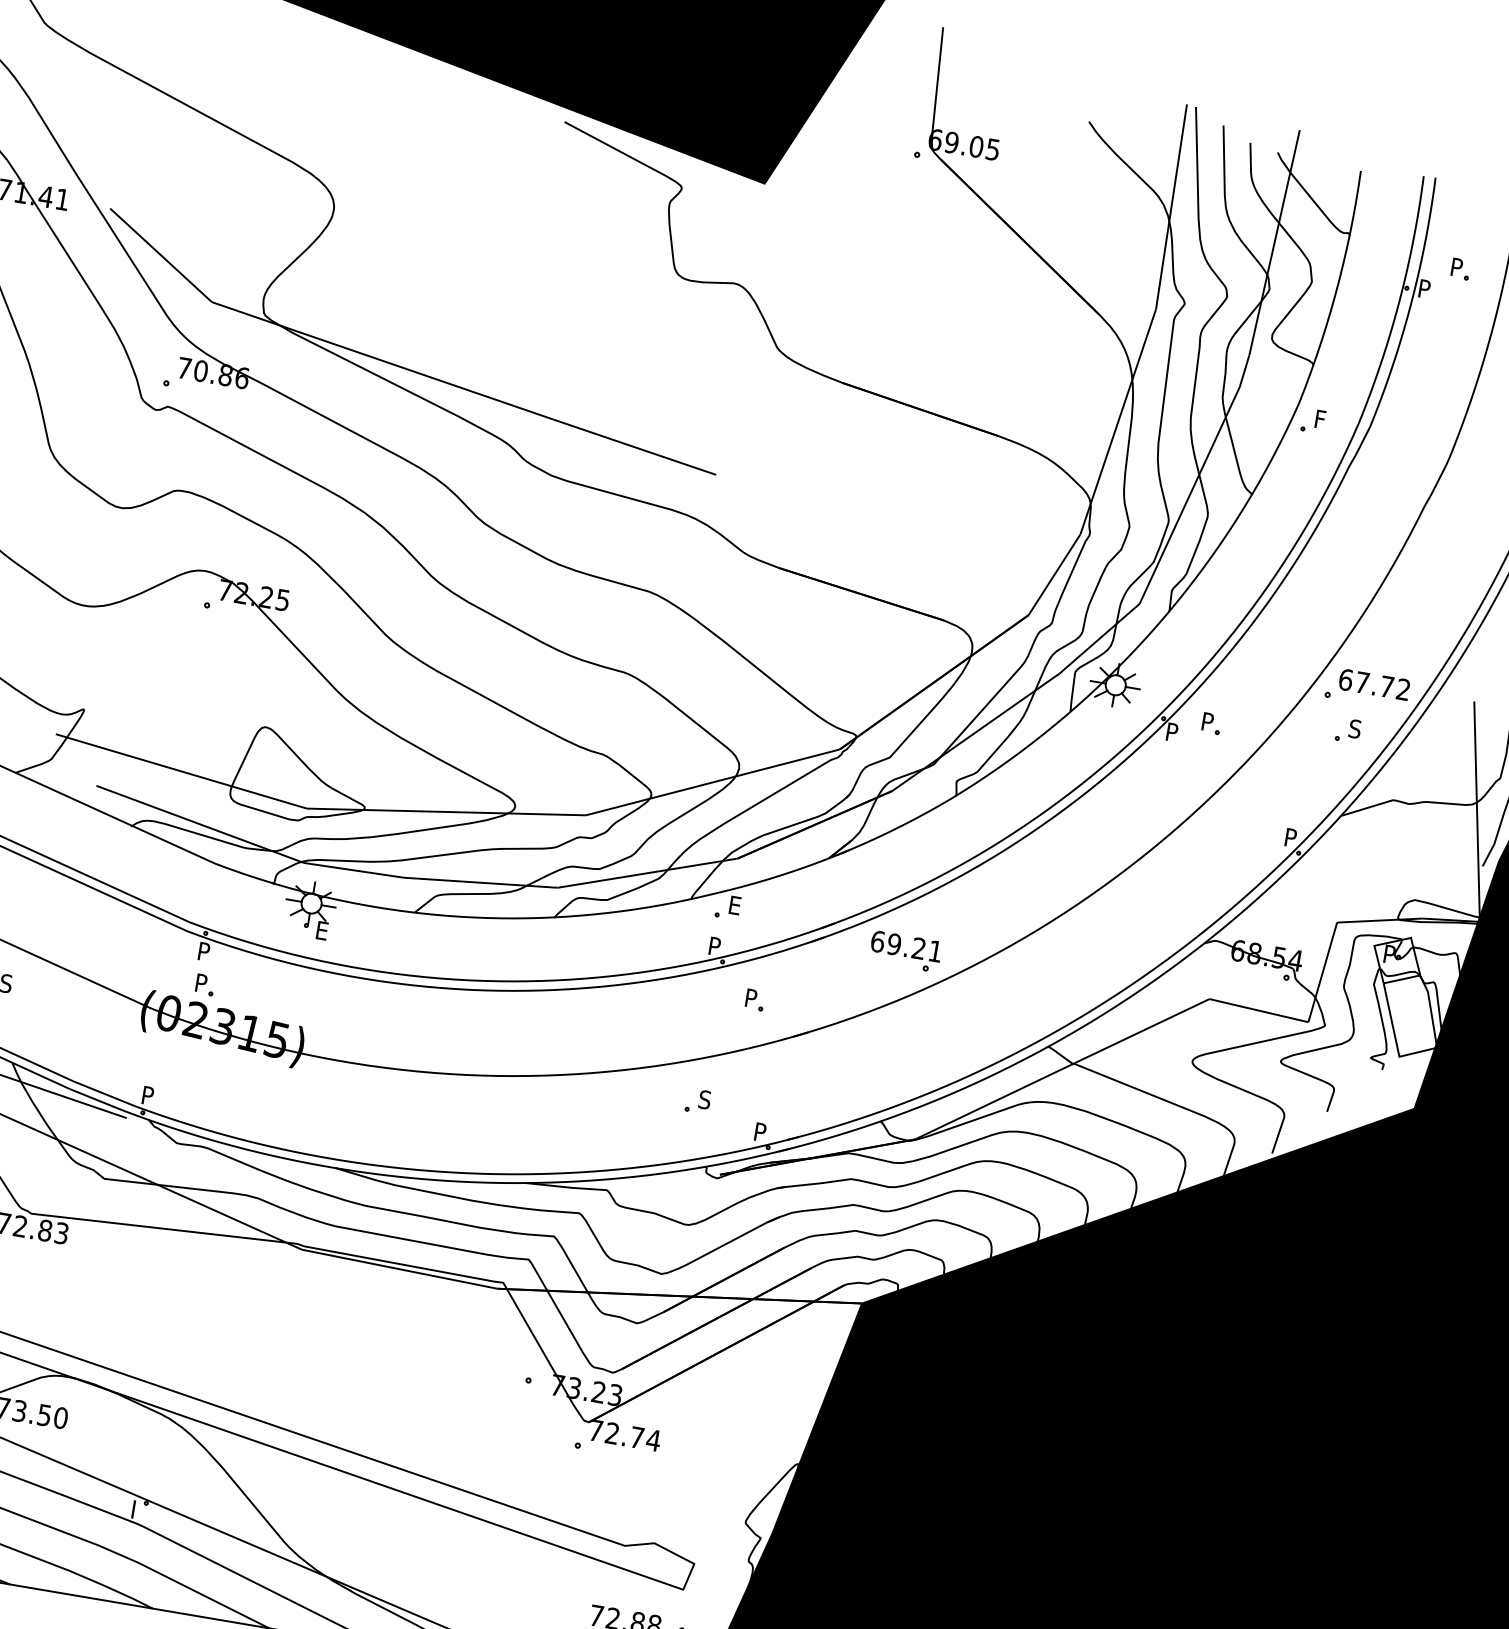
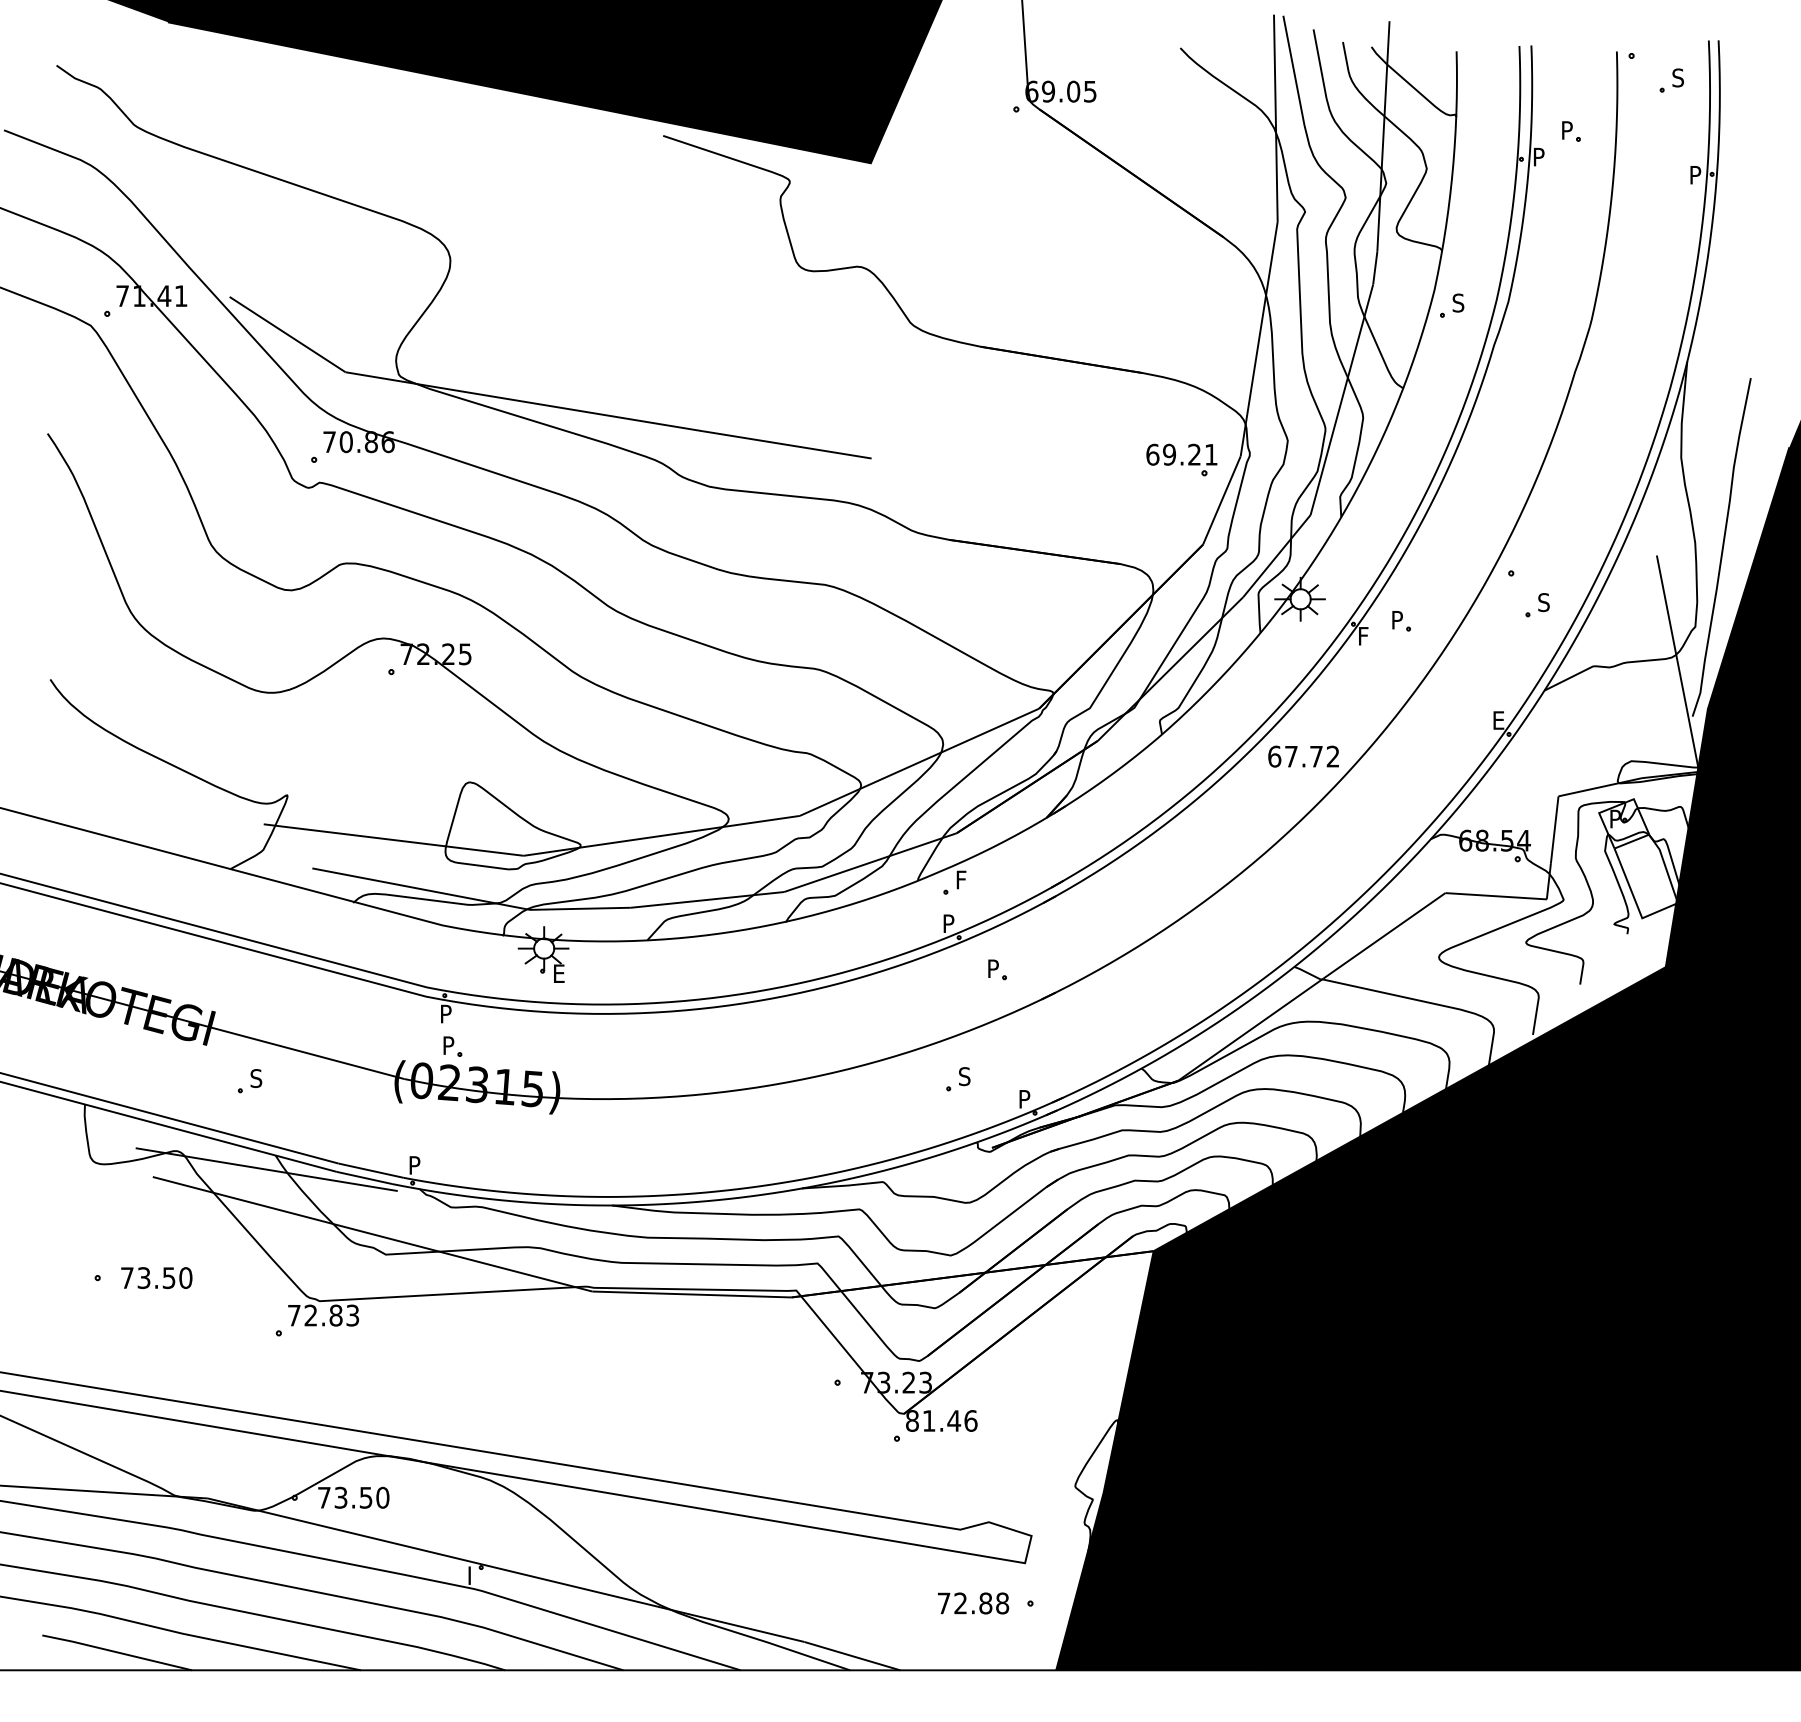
text: (1320, 418) -> (1458, 302), F -> S
text: (1374, 684) -> (1303, 756), moved
text: (1174, 728) -> (1365, 632), P -> F
text: (1291, 837) -> (1499, 720), P -> E
text: (736, 905) -> (963, 879), E -> F
part: (905, 951) -> (1181, 459), moved
text: (624, 1435) -> (941, 1420), 72.74 -> 81.46

